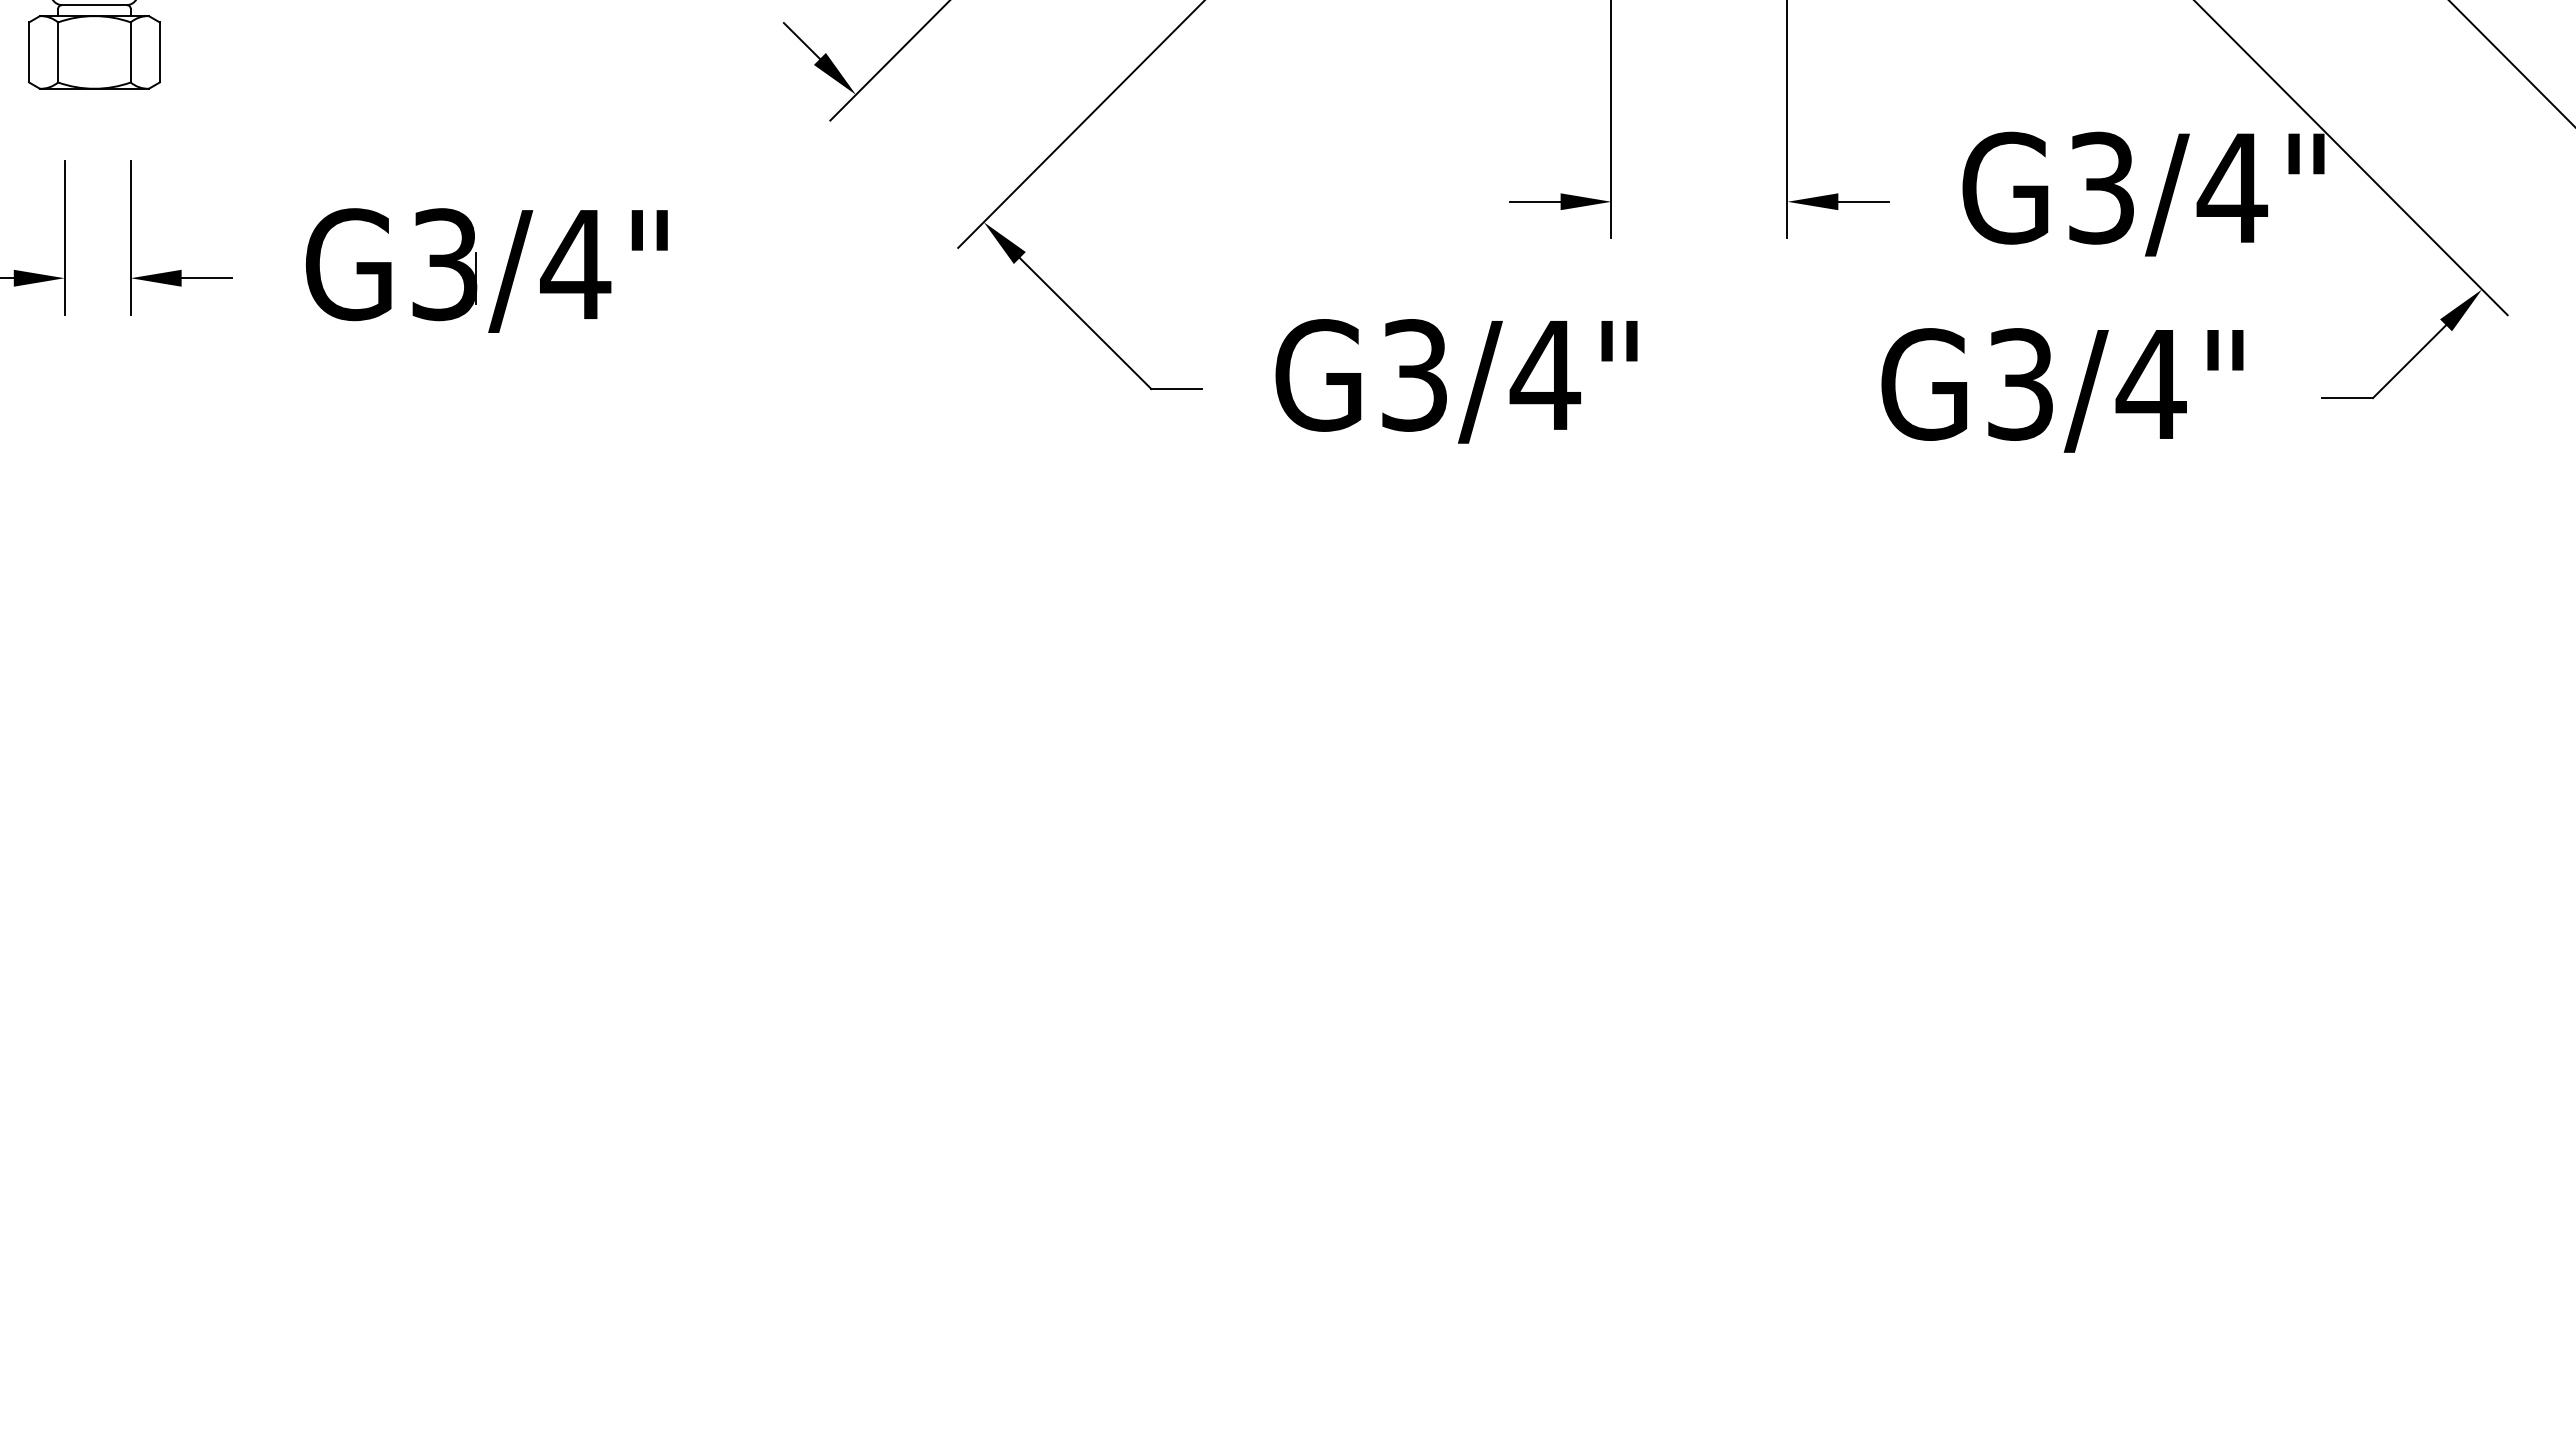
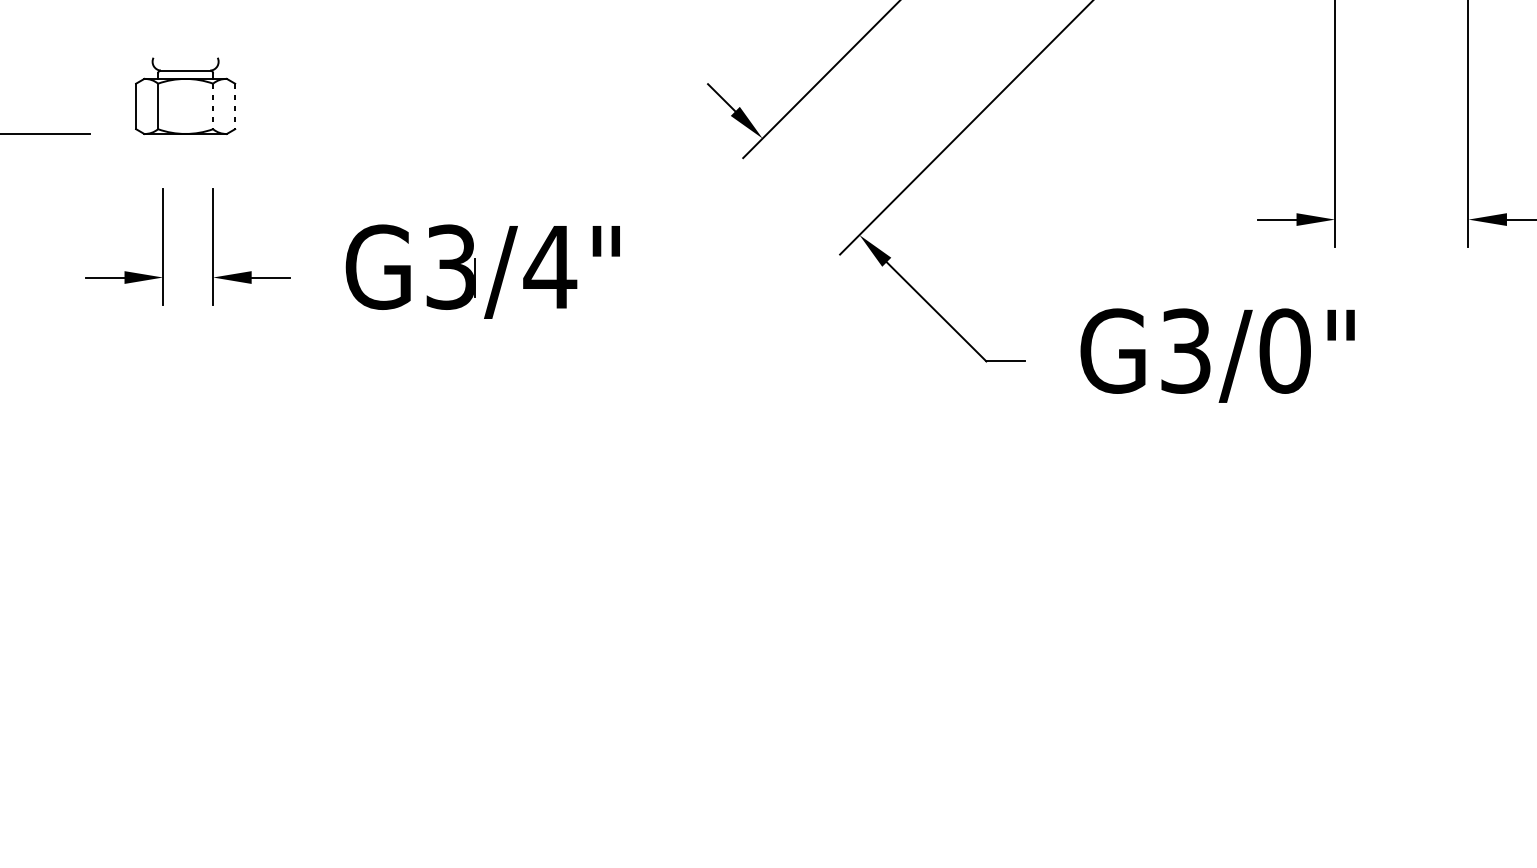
line: (130, 52) -> (212, 106), solid -> dashed
line: (159, 52) -> (234, 106), solid -> dashed
text: (1545, 375) -> (1285, 351), G3/4" -> G3/0"

